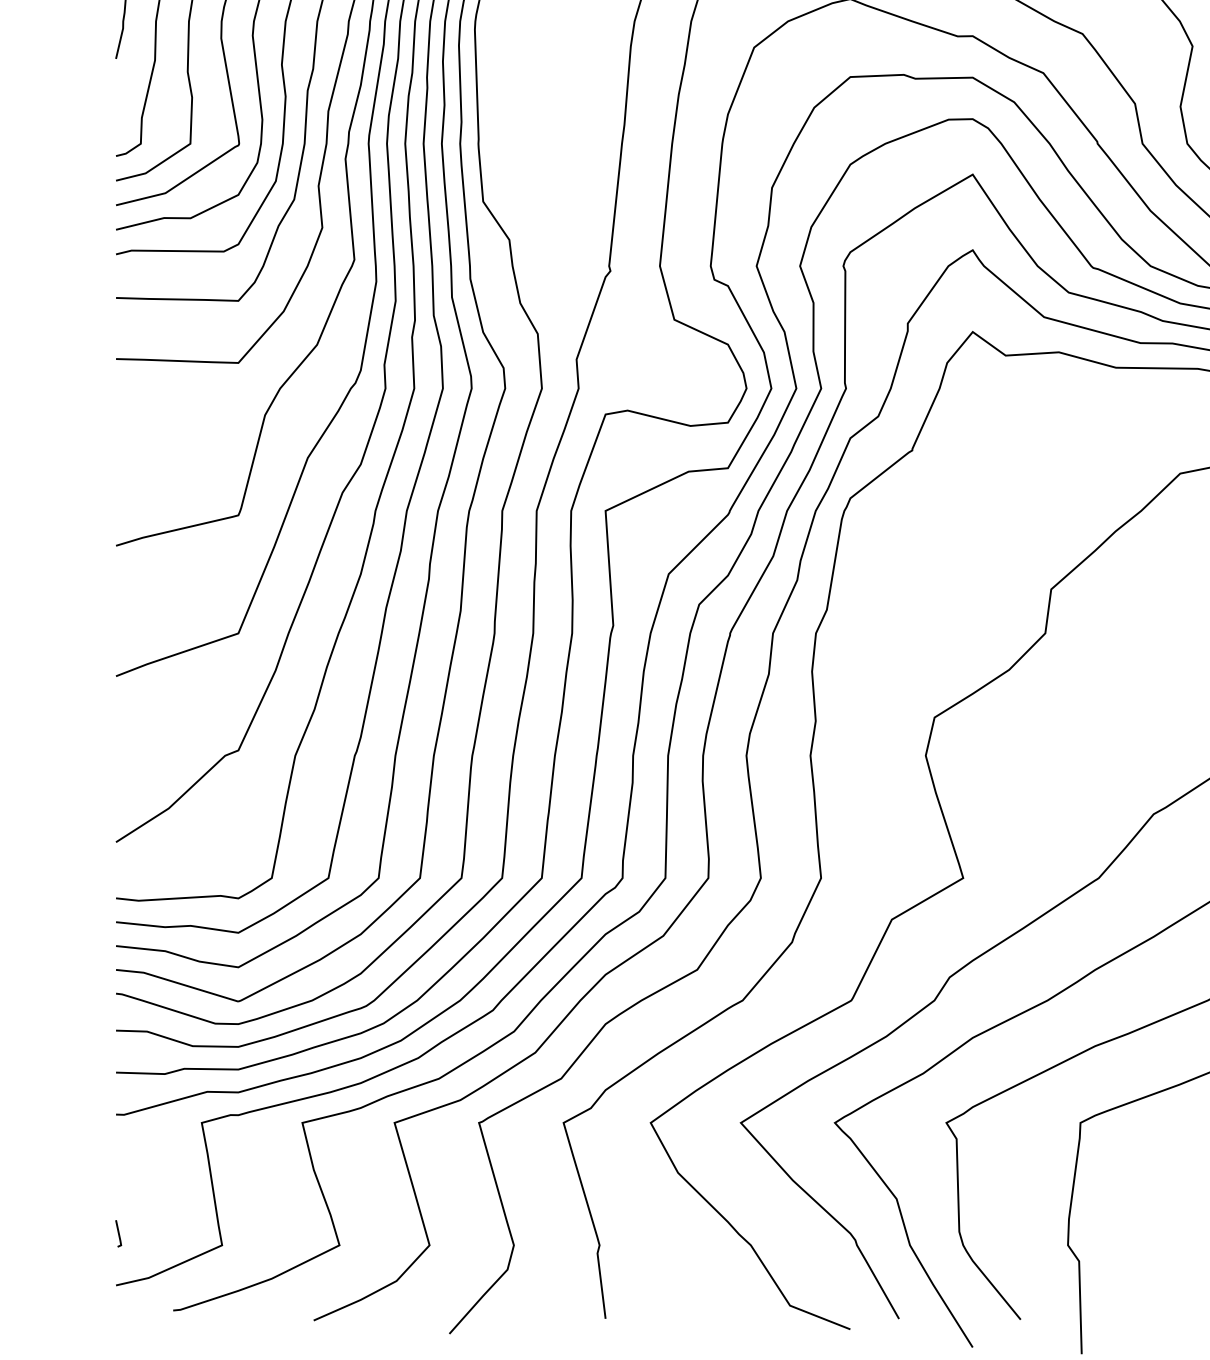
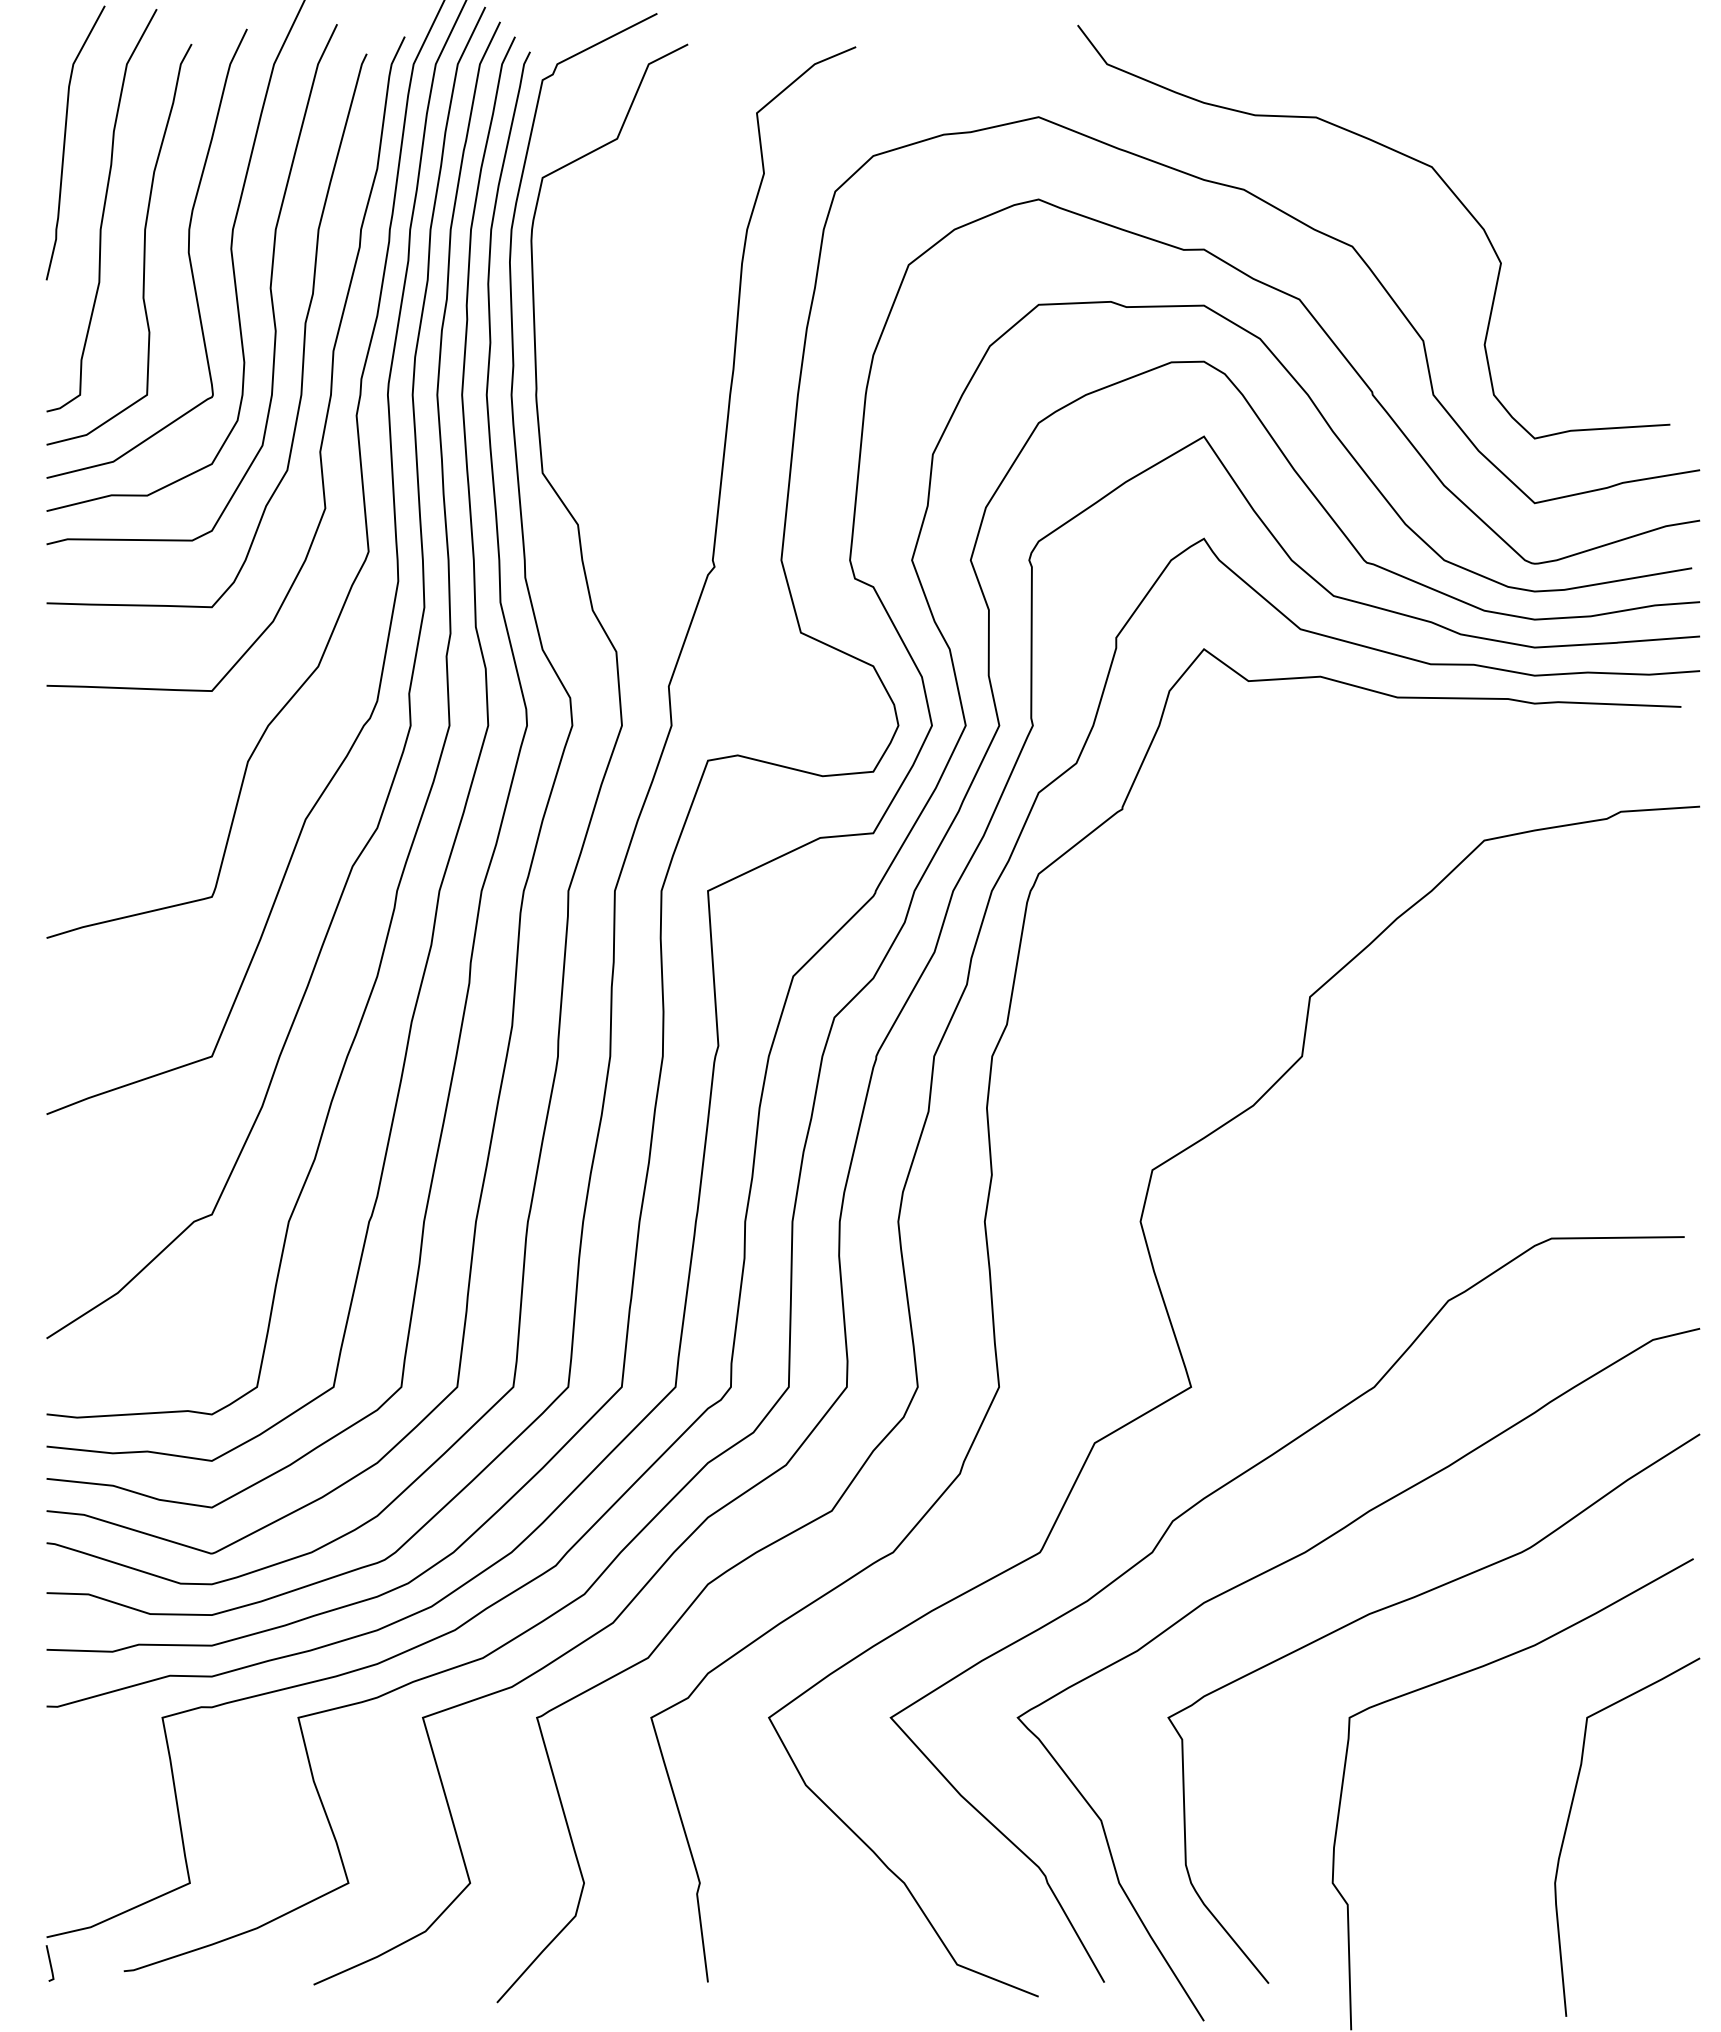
line: (118, 1233) -> (49, 1963), moved

